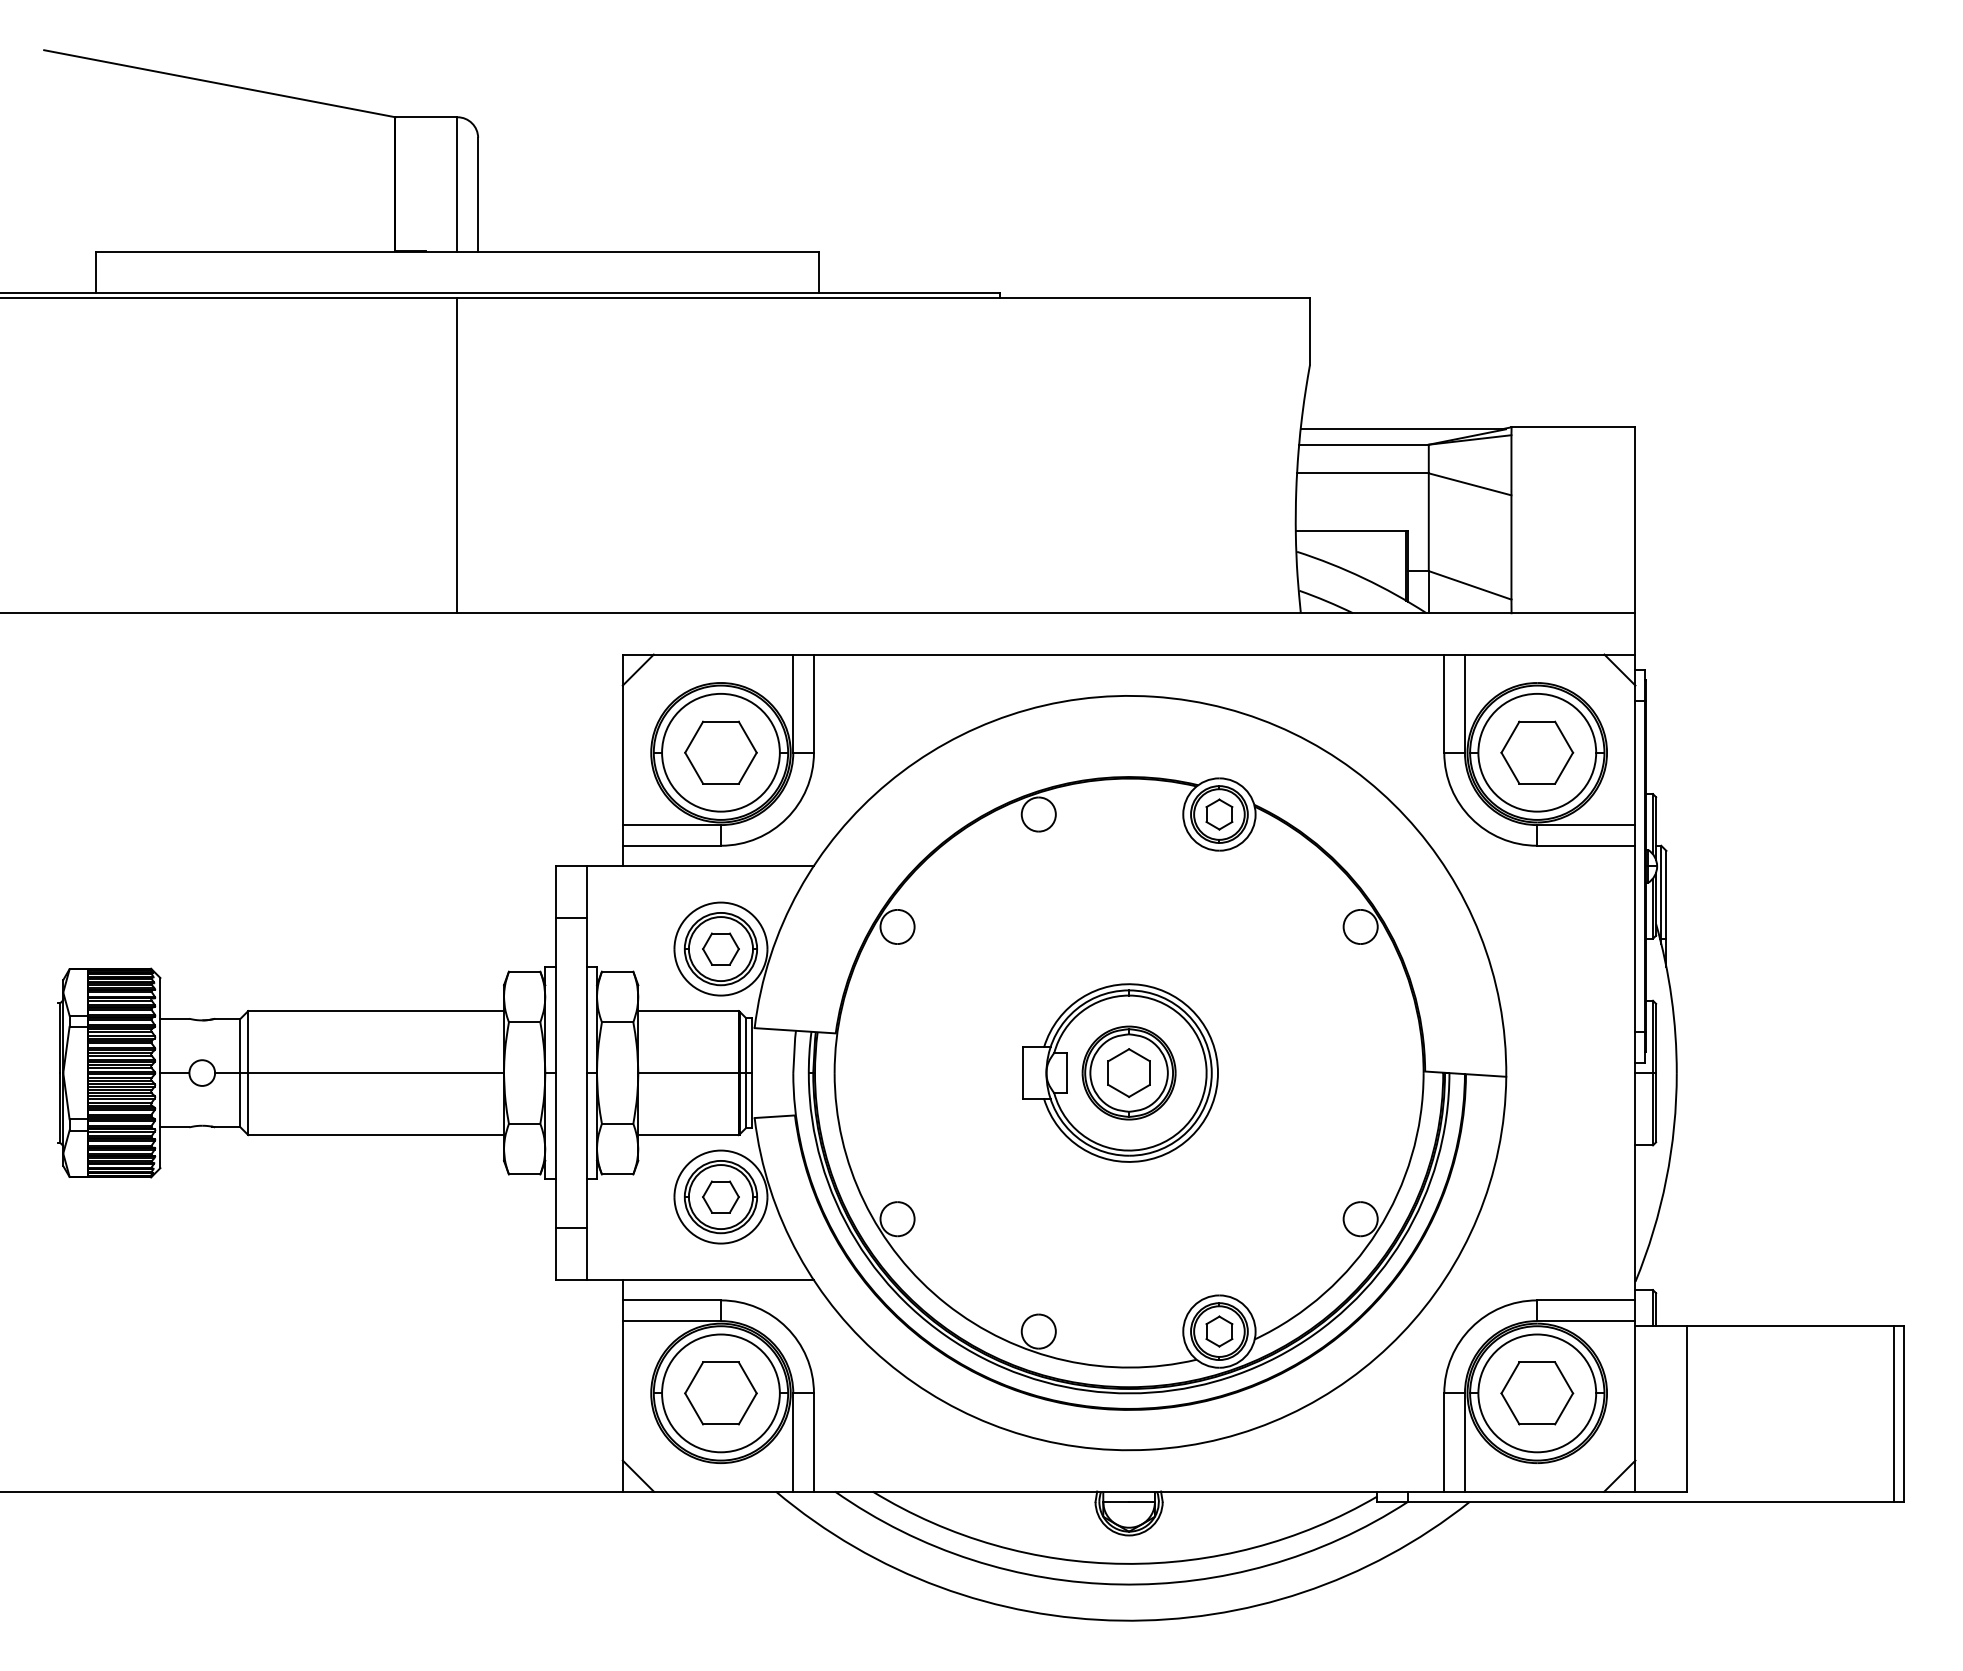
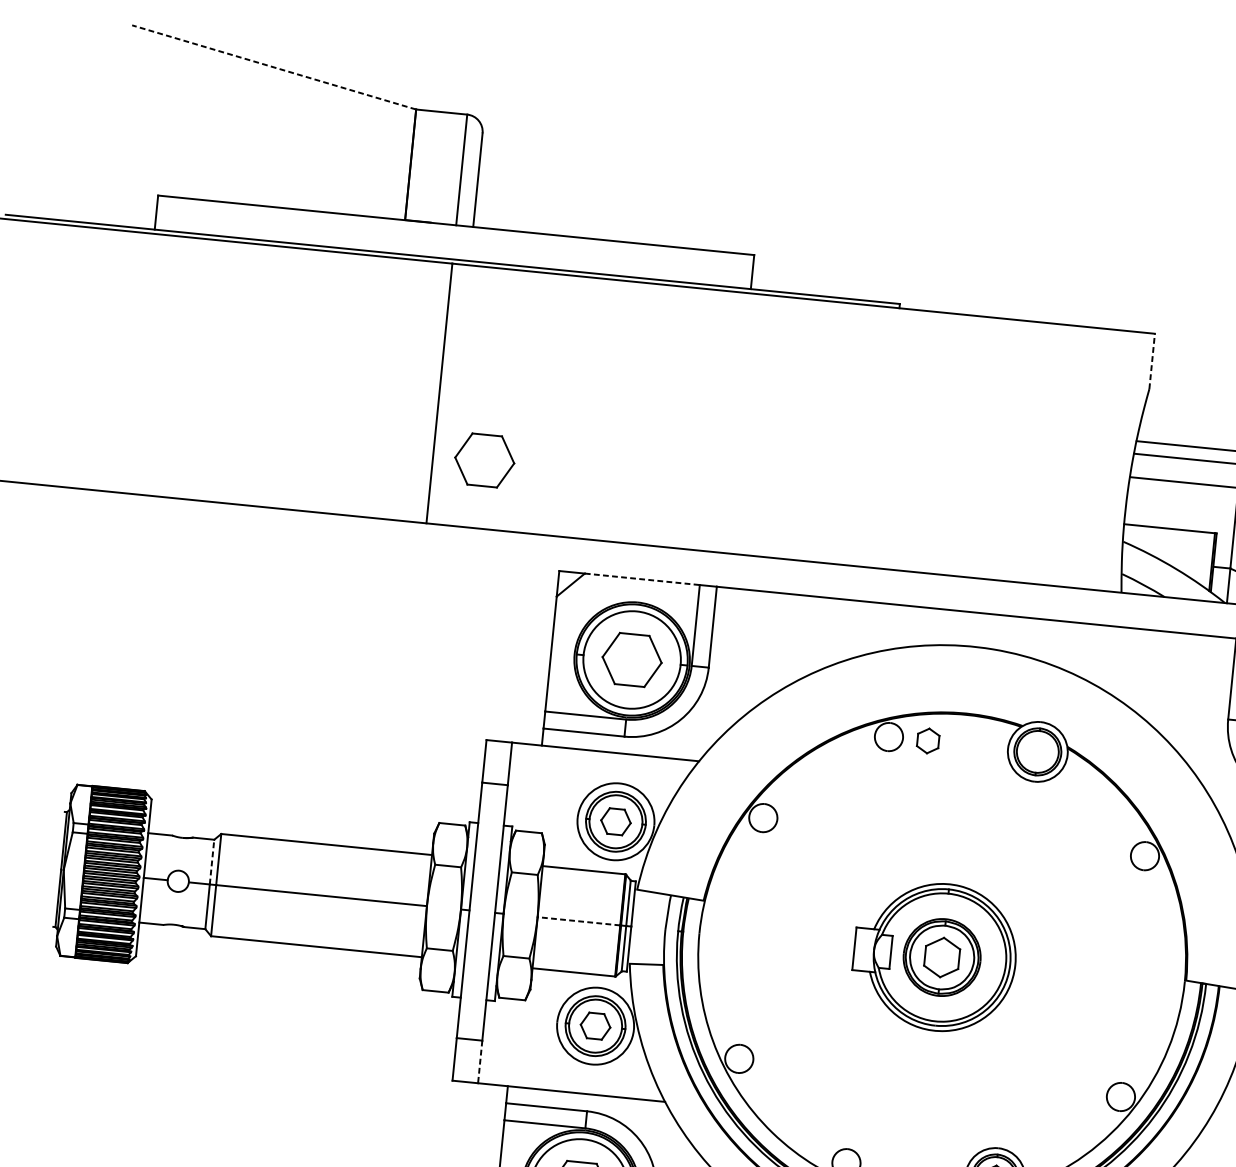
line: (219, 83) -> (273, 67), solid -> dashed
line: (1309, 331) -> (1151, 361), solid -> dashed
part: (519, 530) -> (484, 460), added
line: (723, 654) -> (642, 579), solid -> dashed
part: (1219, 814) -> (928, 740), moved
line: (240, 1045) -> (212, 861), solid -> dashed
line: (687, 1073) -> (578, 921), solid -> dashed
line: (586, 1253) -> (480, 1061), solid -> dashed

